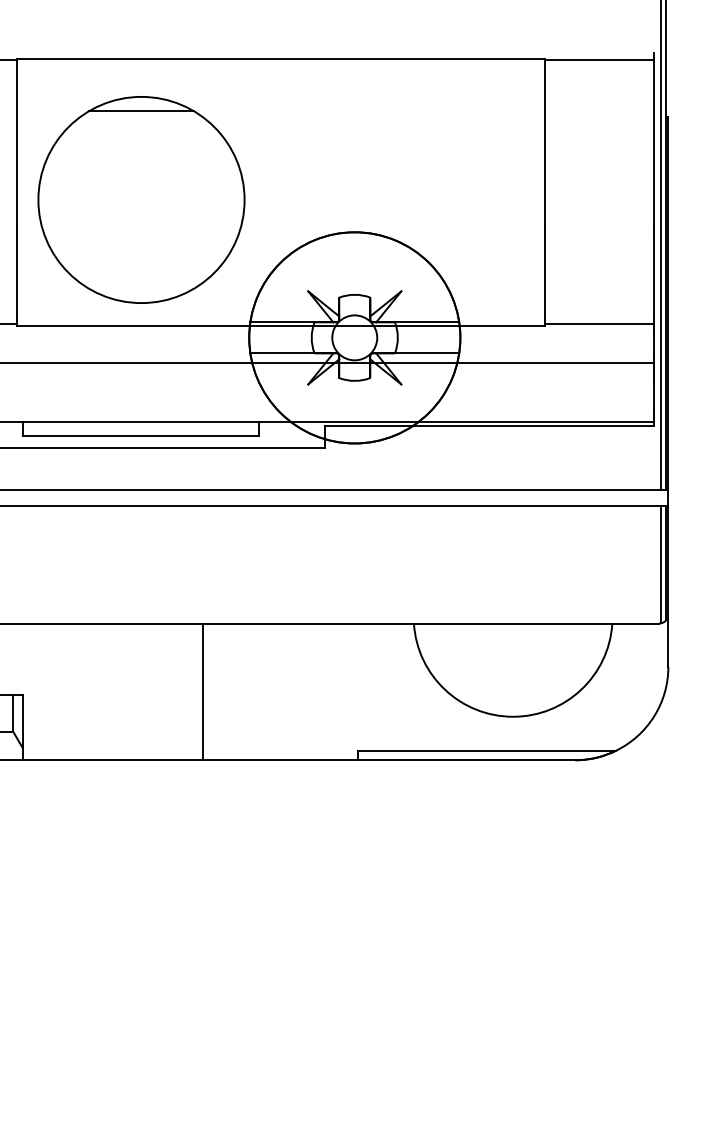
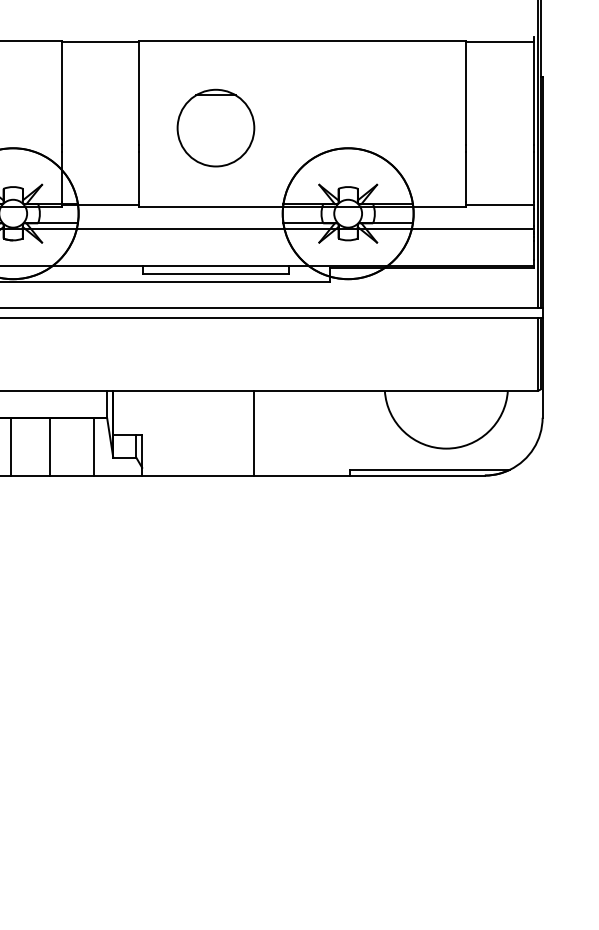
part: (140, 198) -> (215, 127), size x0.6

